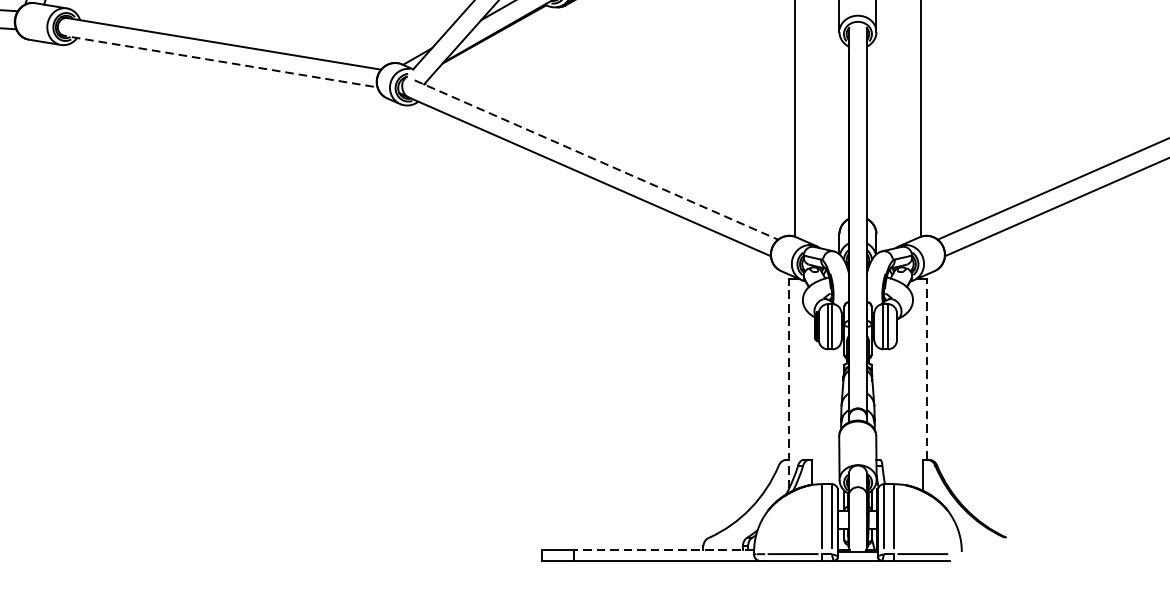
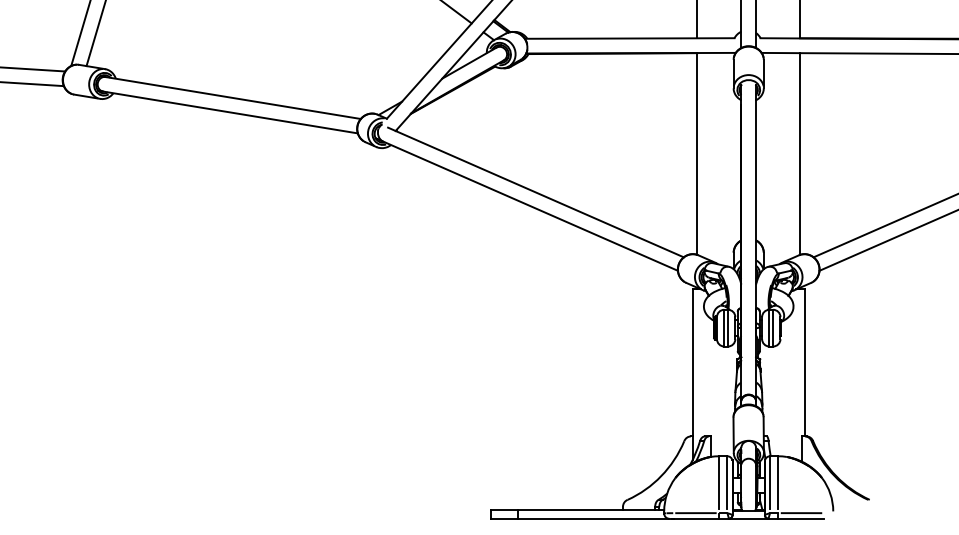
line: (218, 61) -> (228, 112), dashed -> solid
line: (597, 160) -> (536, 192), dashed -> solid
line: (926, 368) -> (804, 362), dashed -> solid
line: (788, 383) -> (692, 374), dashed -> solid
line: (663, 549) -> (590, 509), dashed -> solid

